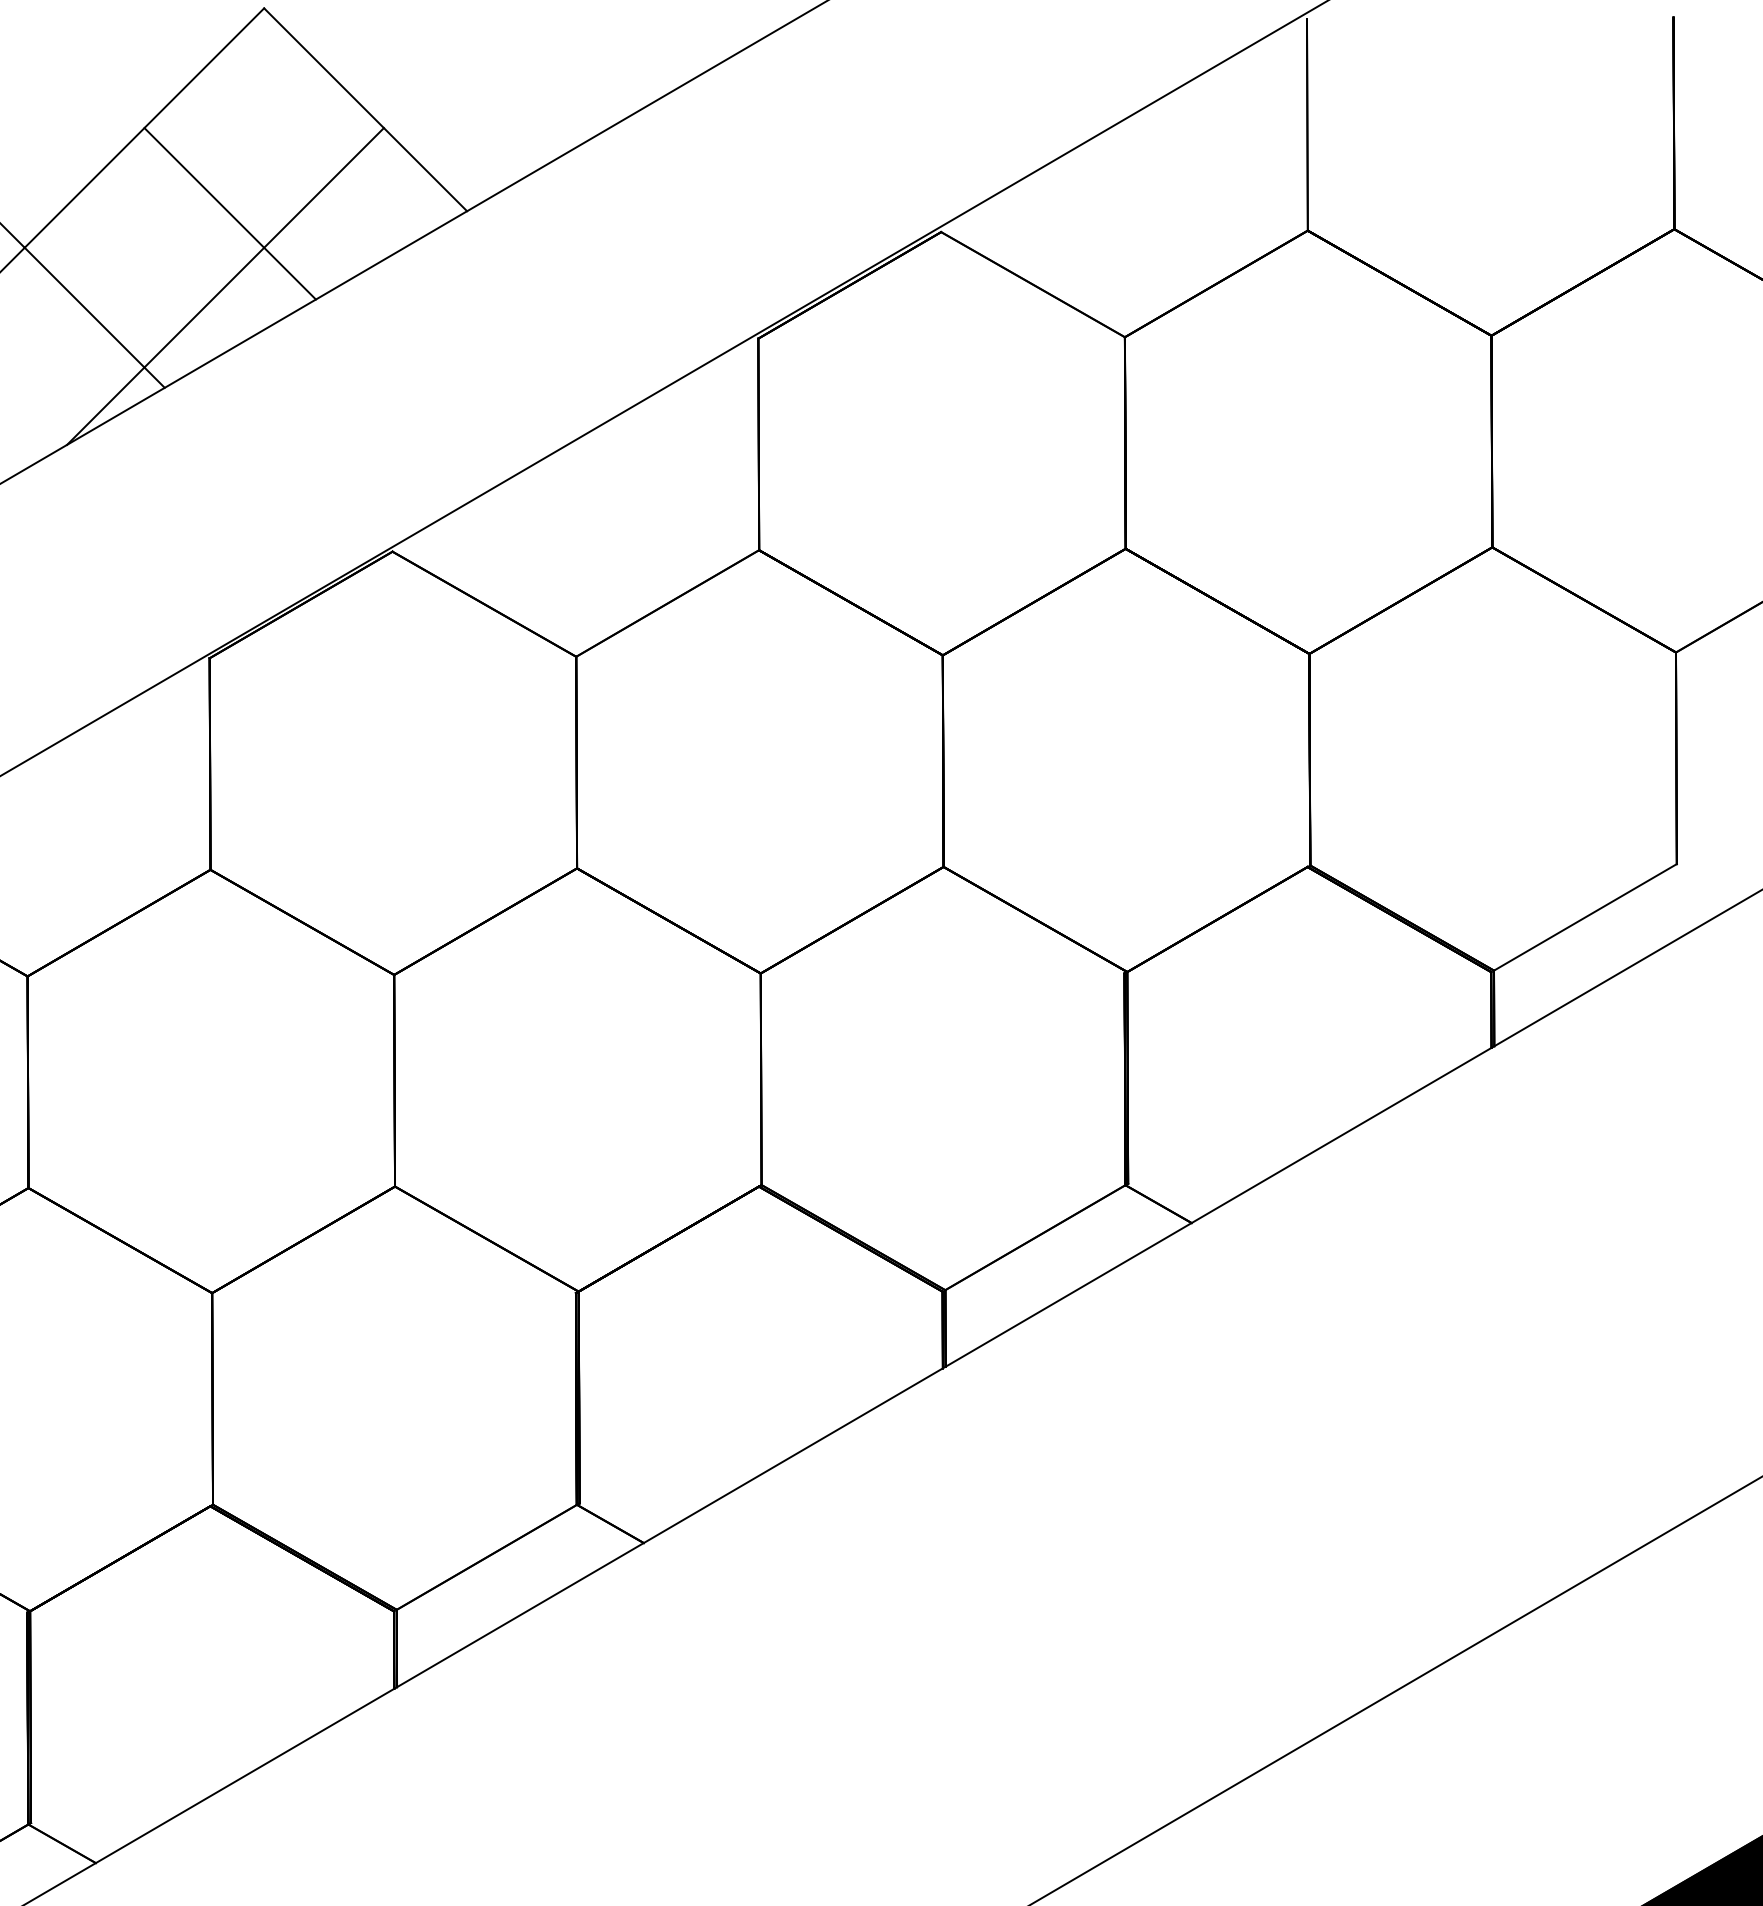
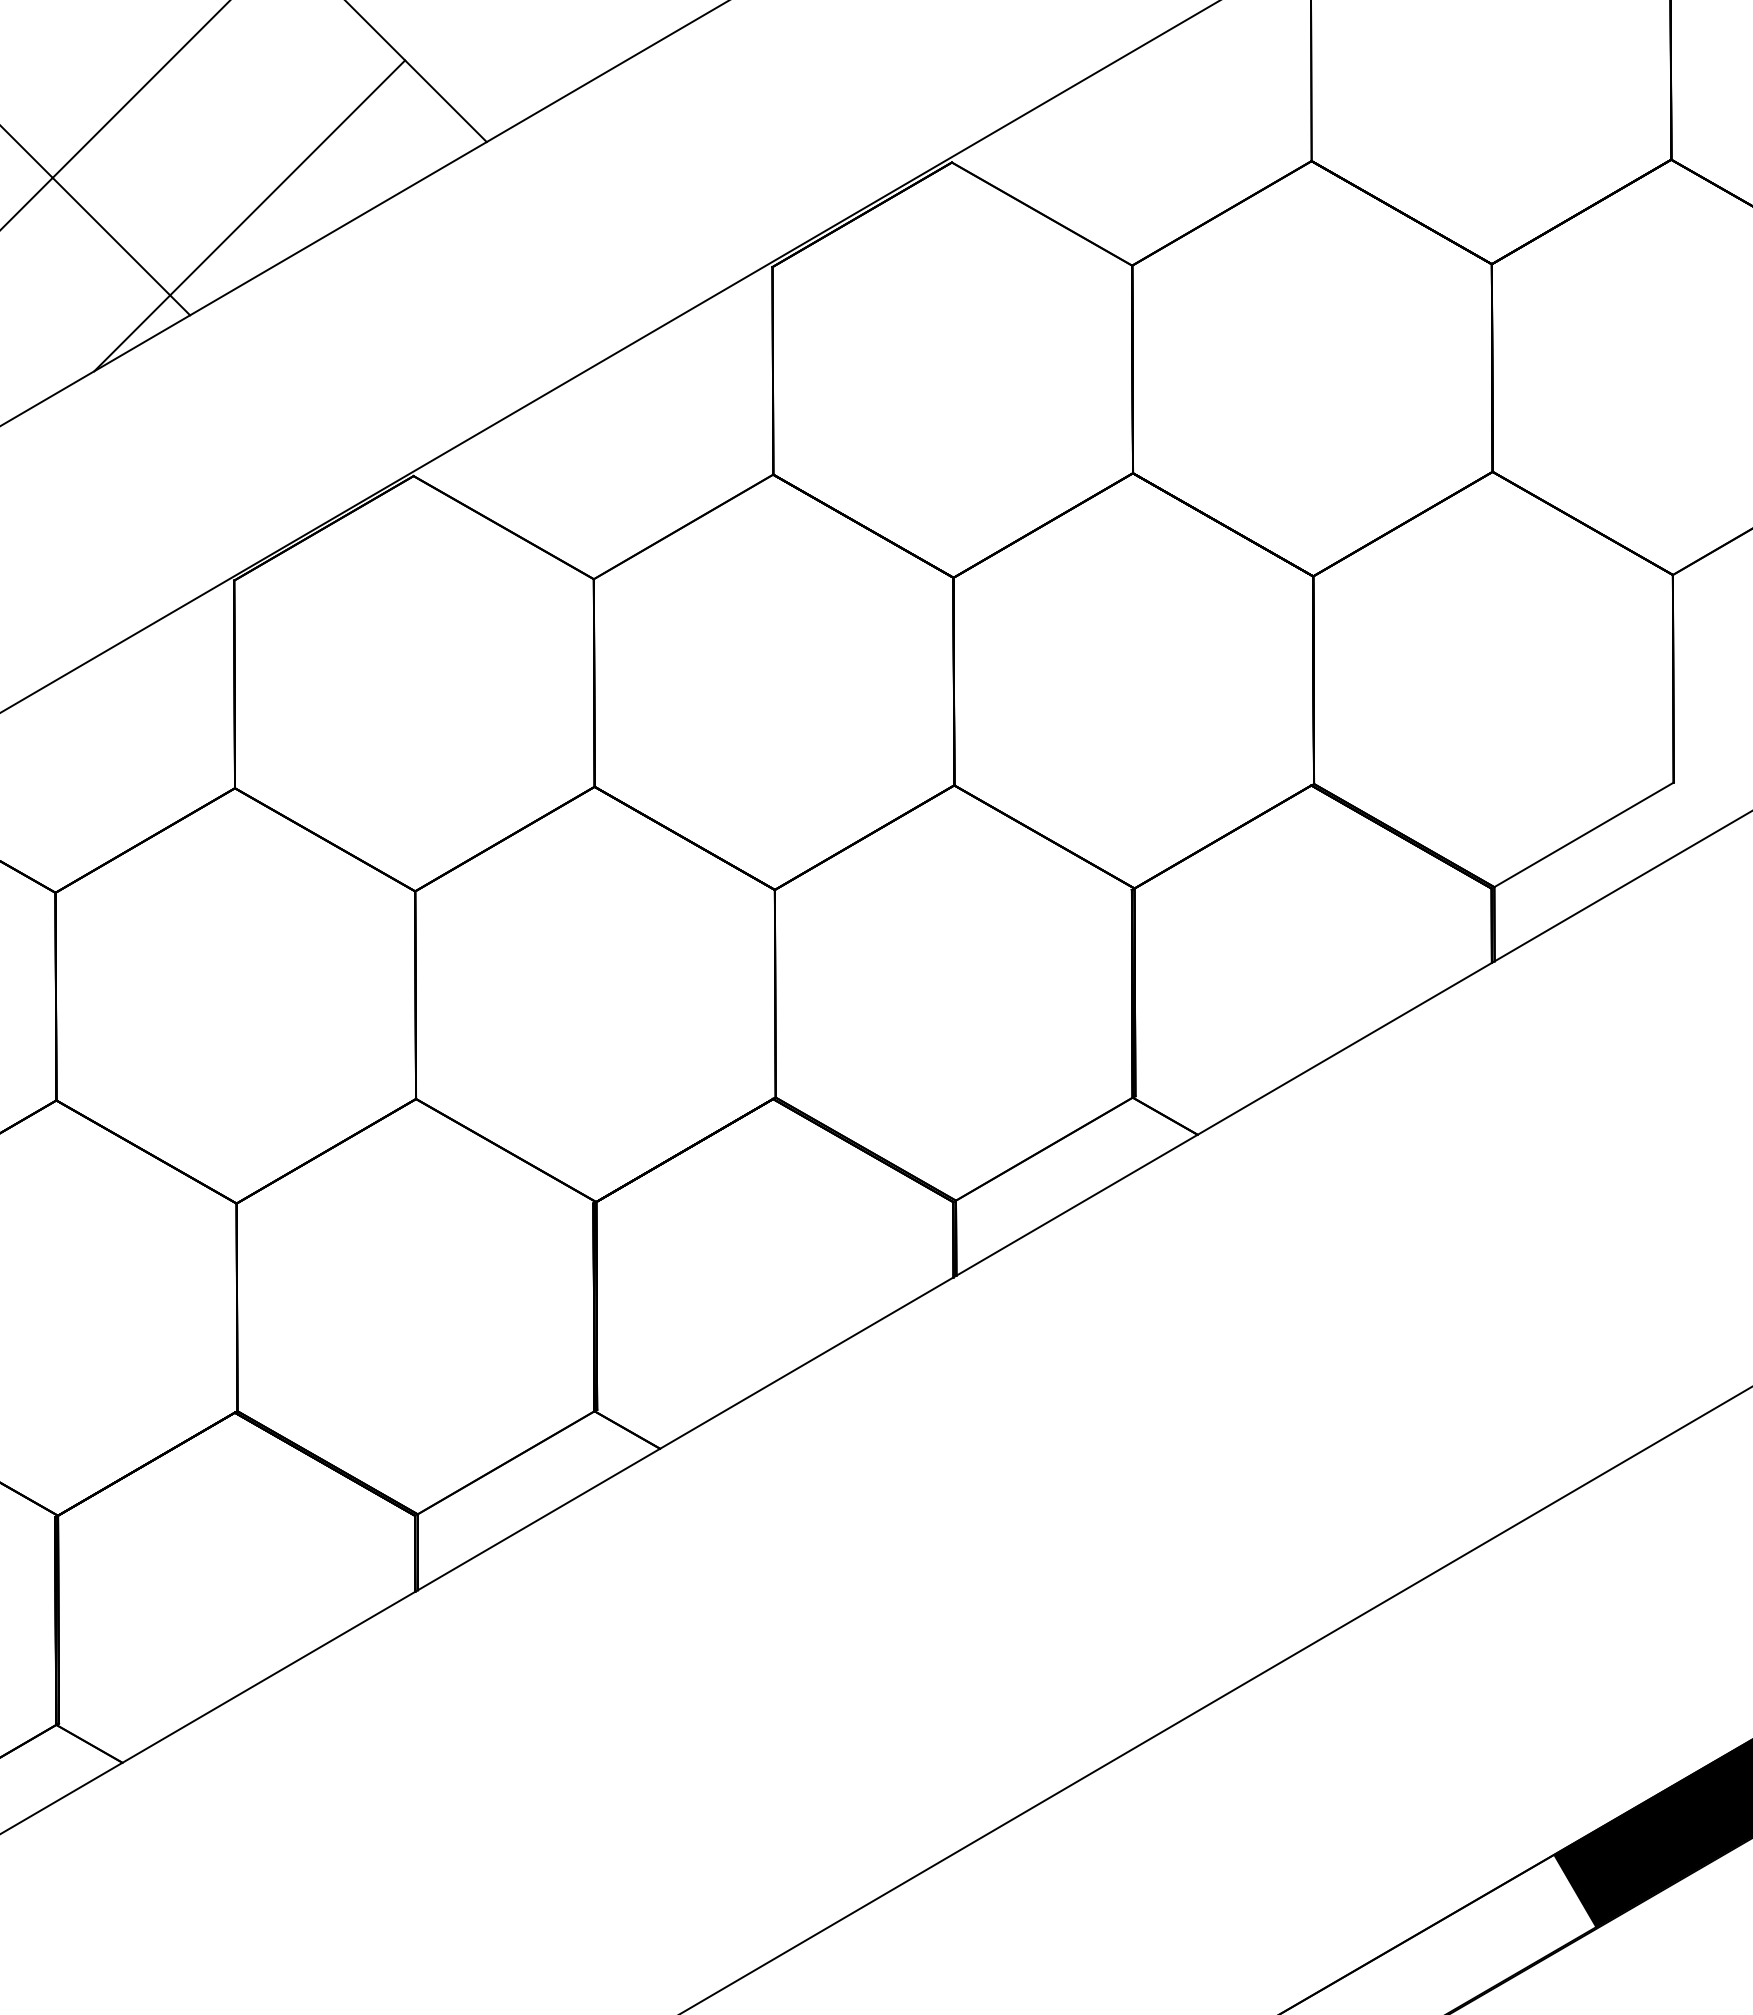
line: (230, 213) -> (254, 144), removed

